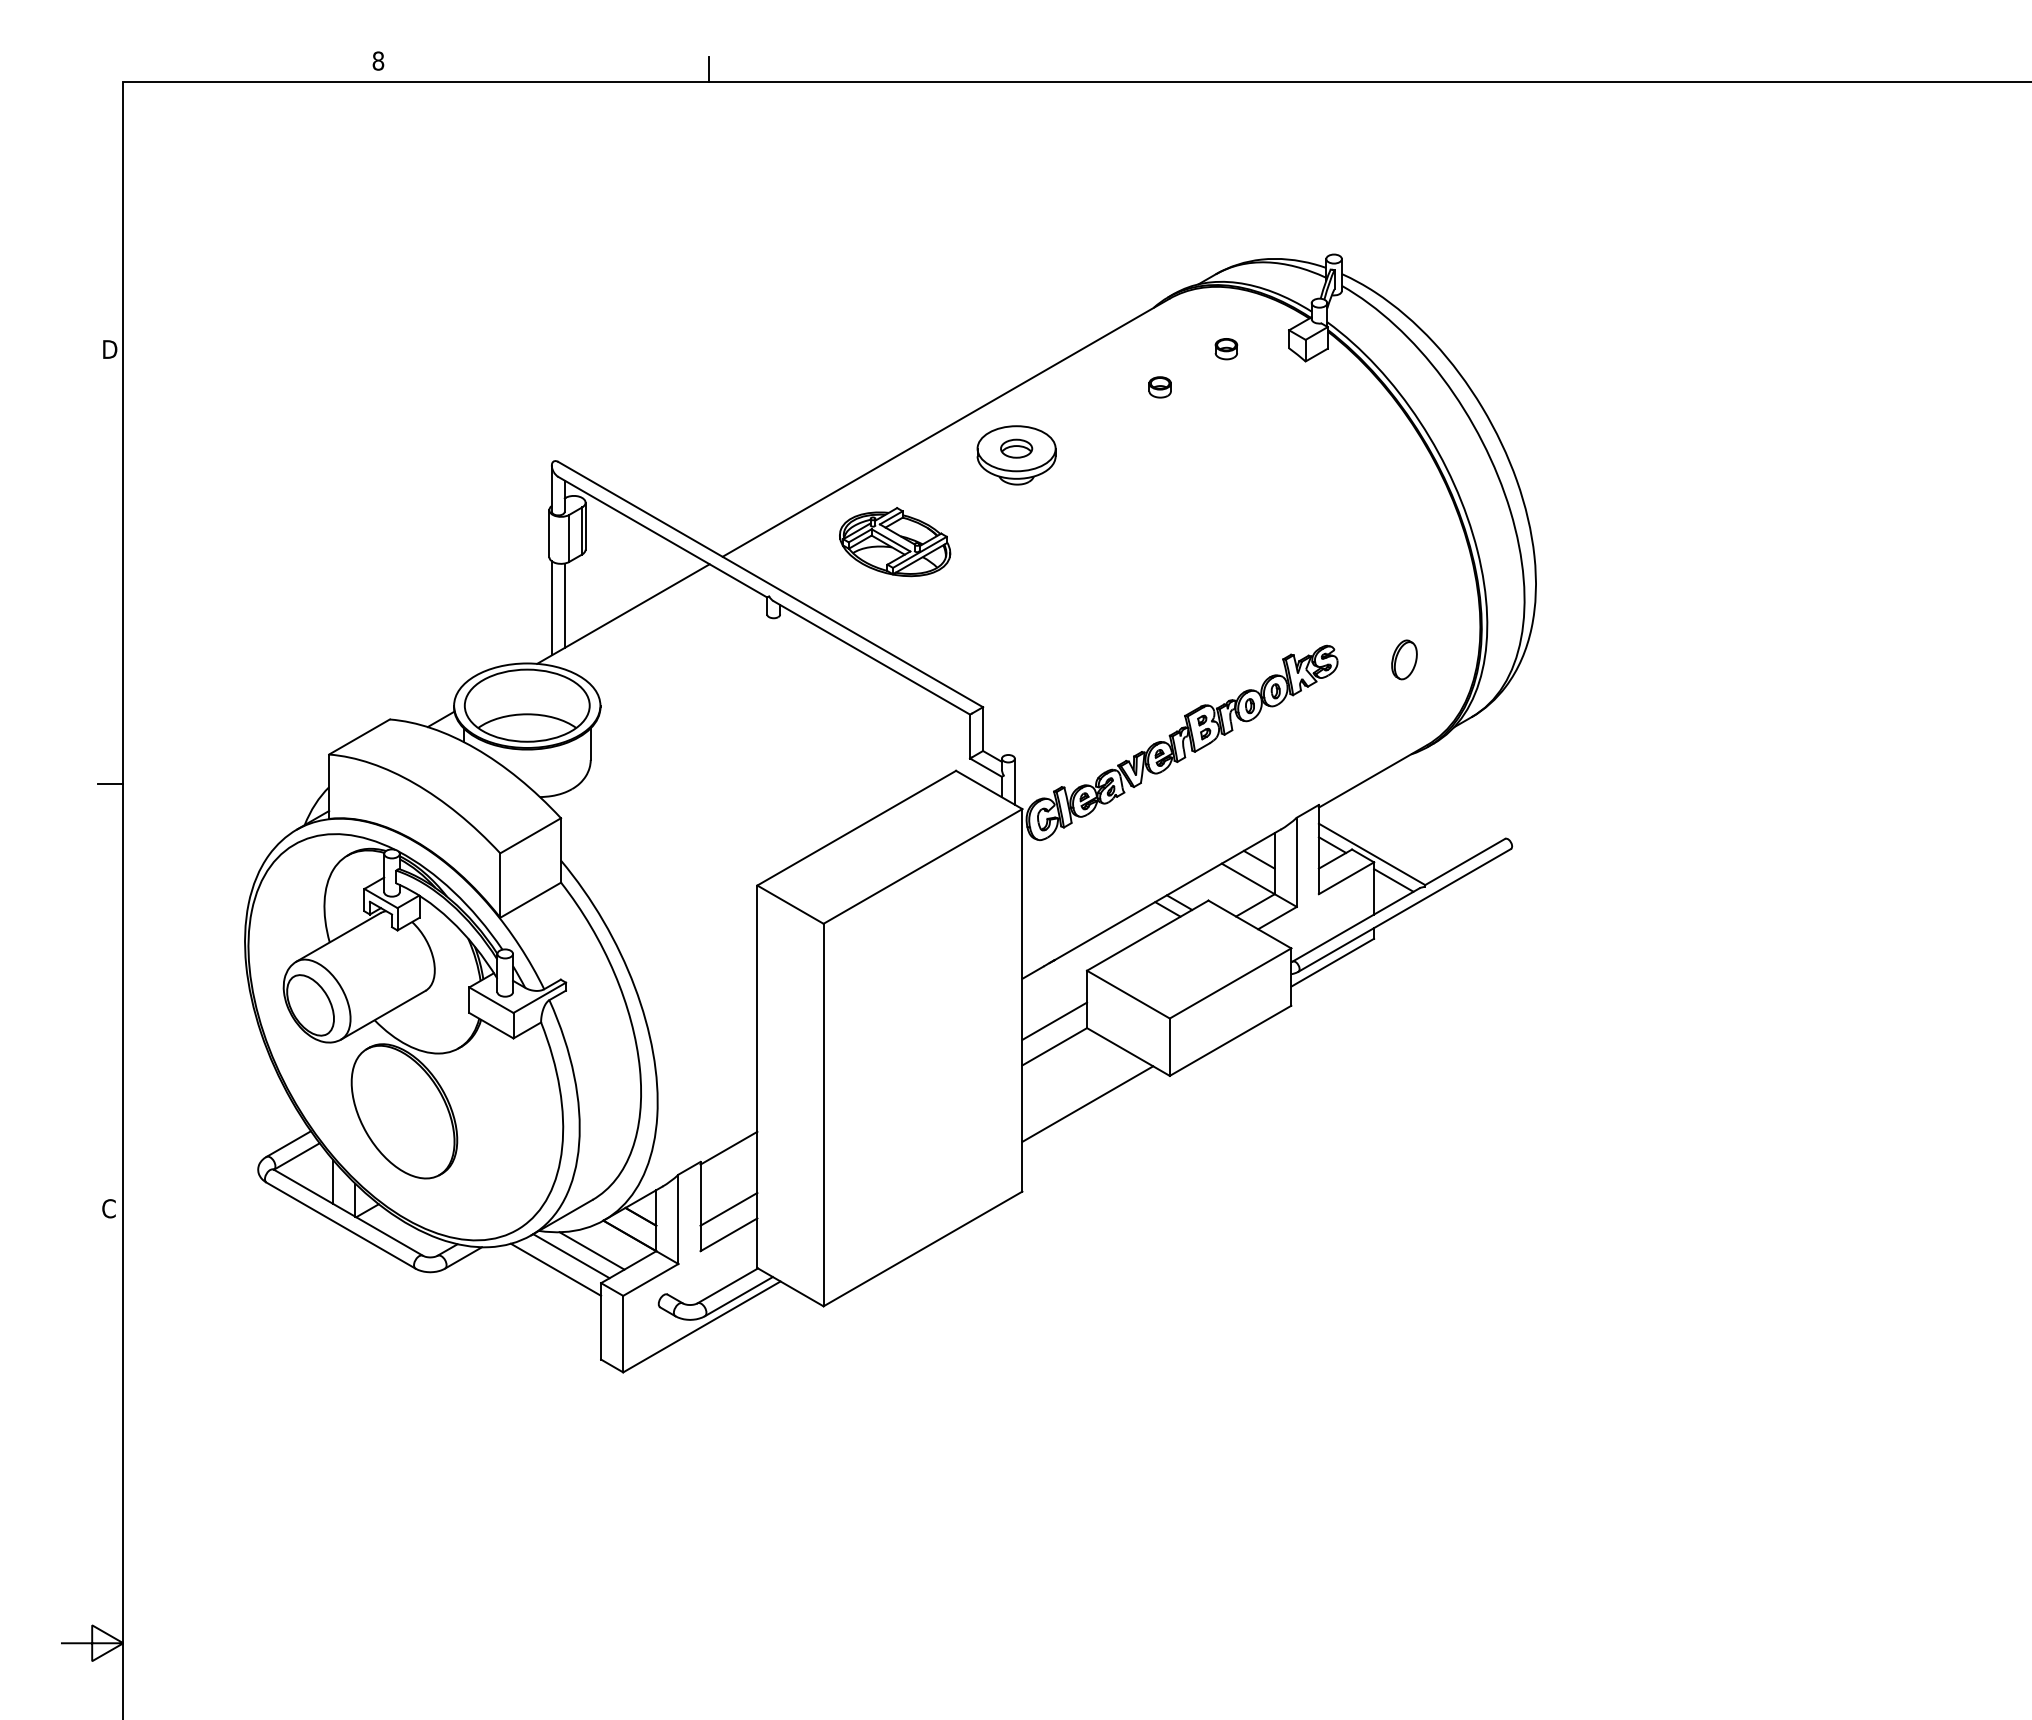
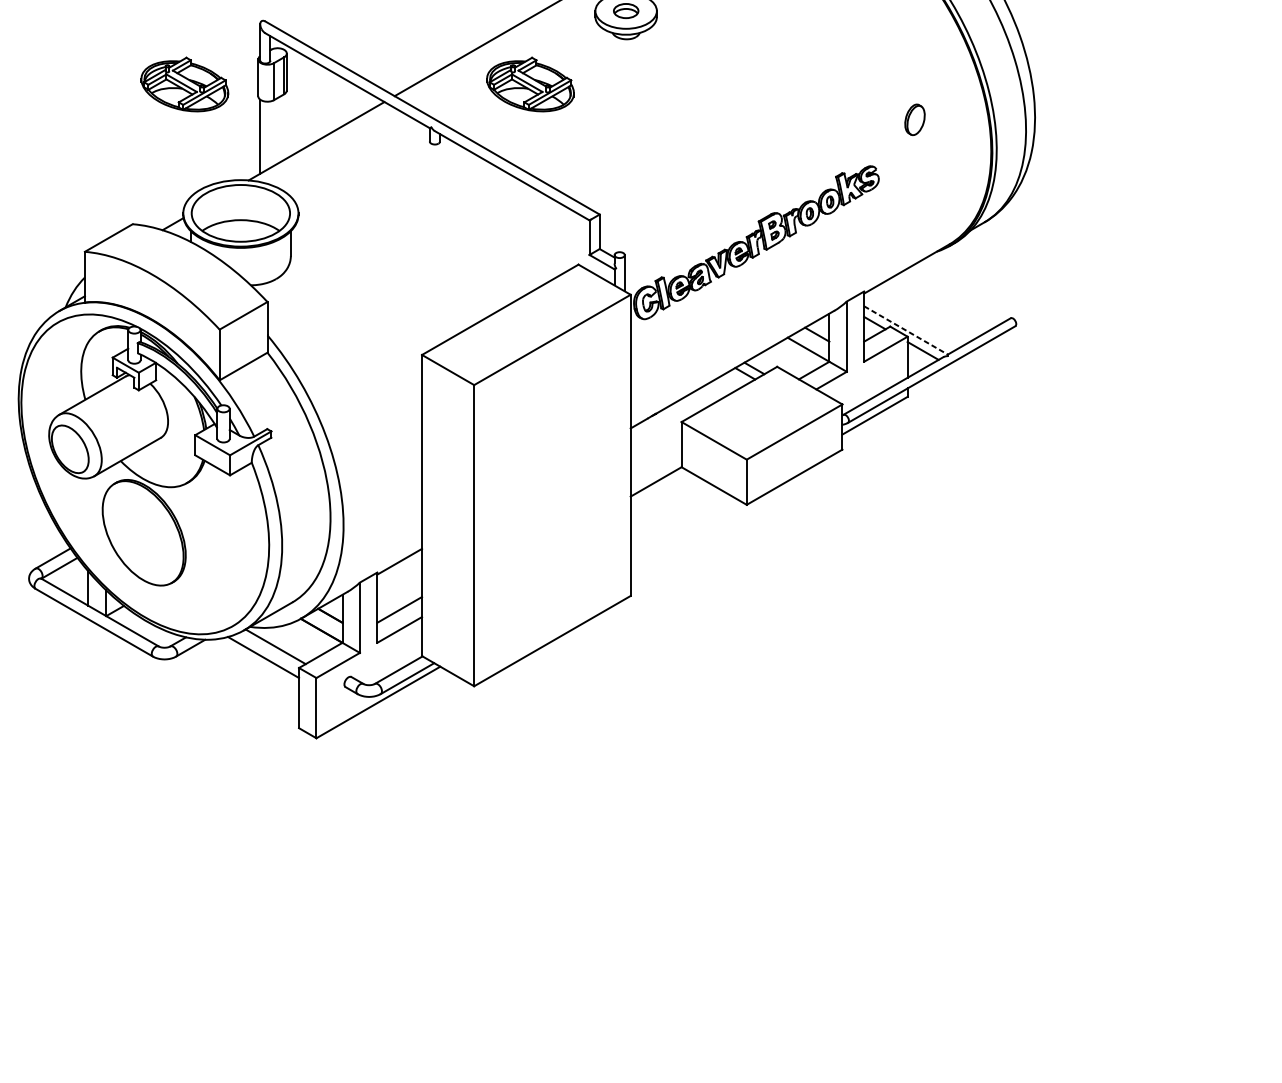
part: (456, 542) -> (185, 84), added
line: (564, 605) -> (270, 134), removed
part: (1404, 659) -> (915, 119), moved
line: (1372, 854) -> (906, 330), solid -> dashed
line: (1054, 1020) -> (655, 461), removed
line: (1087, 1103) -> (681, 526), removed
line: (591, 1250) -> (291, 642), removed

